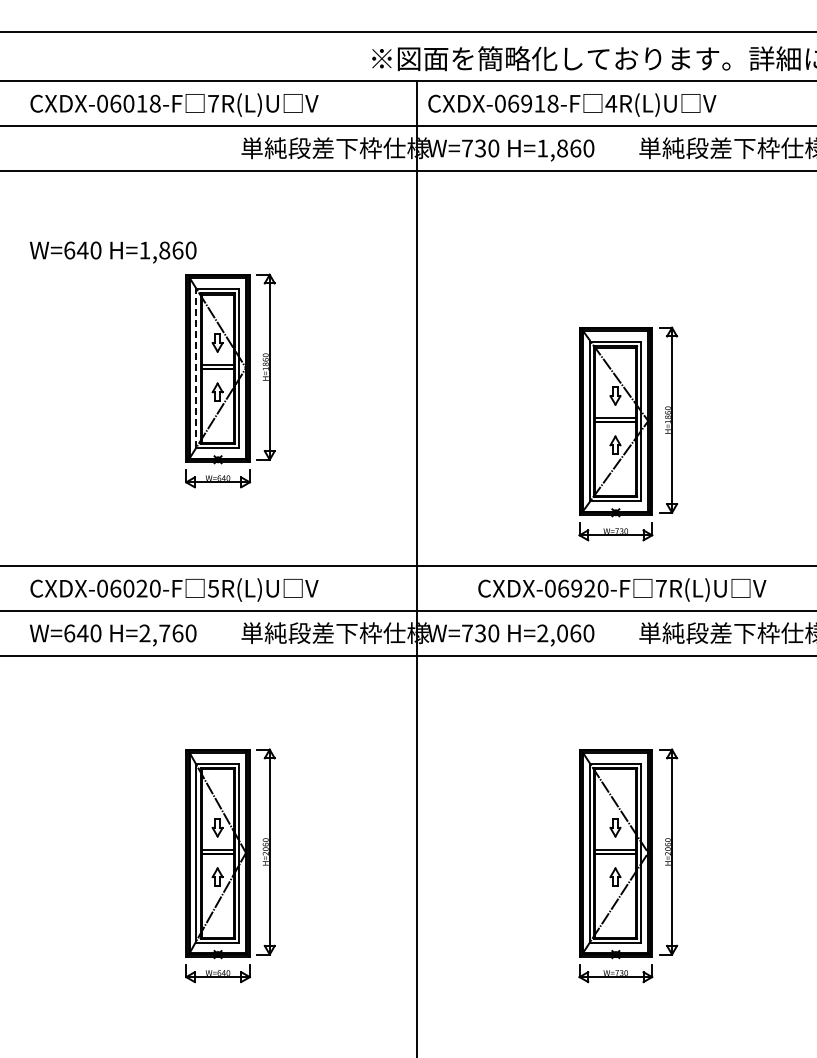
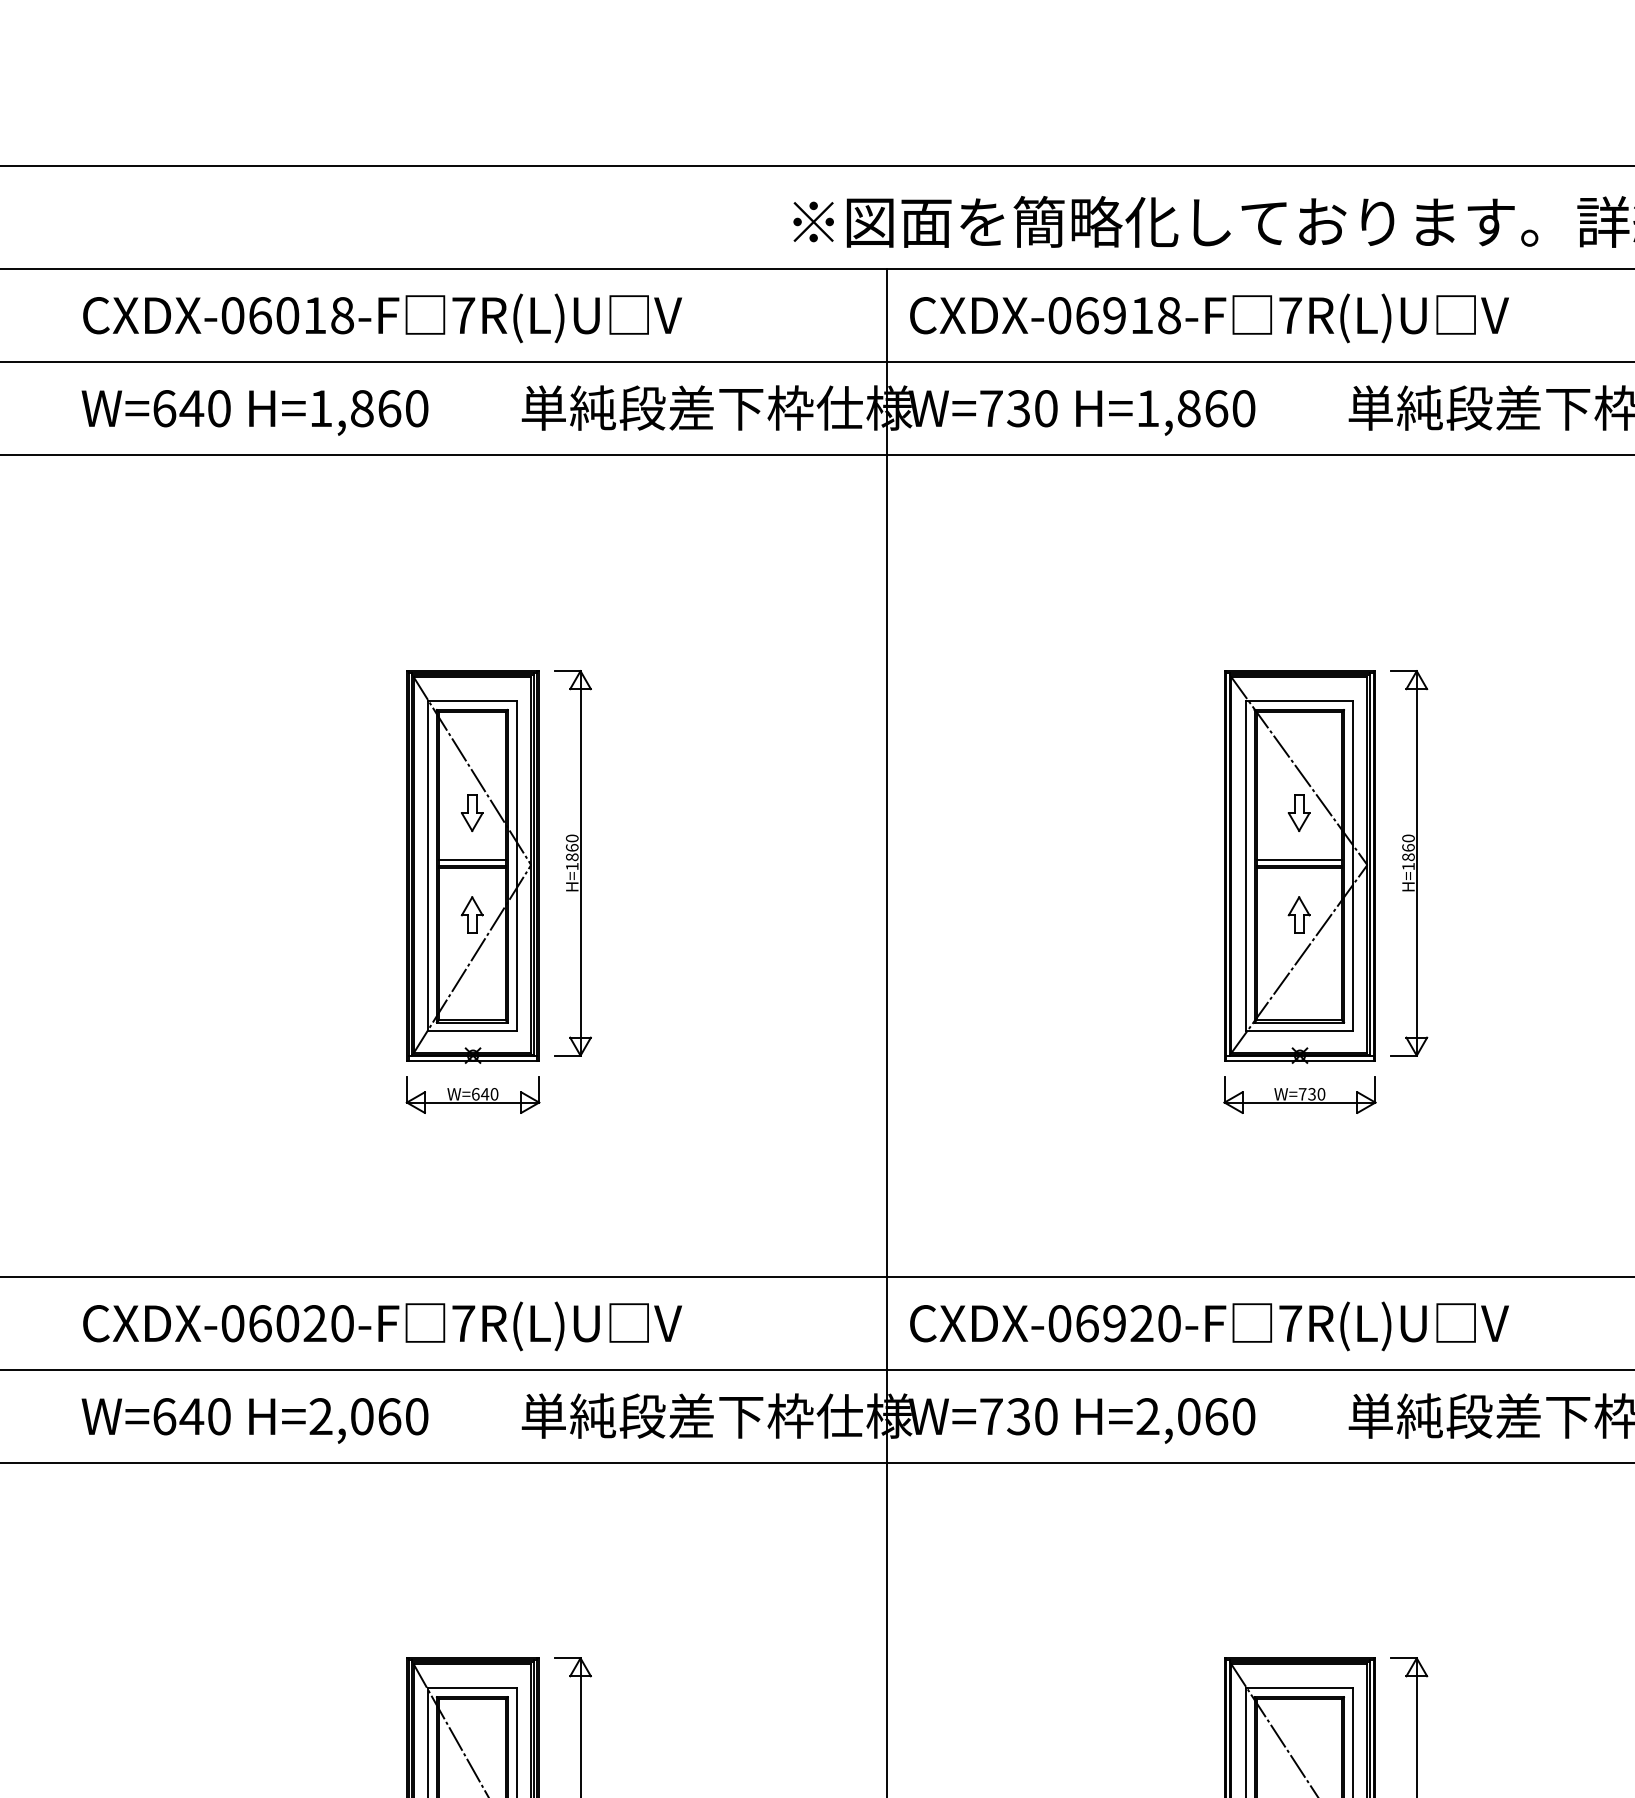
text: (611, 103) -> (1290, 315), 4R(L)U -> 7R(L)U
text: (112, 252) -> (253, 412), moved
line: (196, 368) -> (428, 865), dashed -> solid
part: (628, 433) -> (1326, 890), moved
text: (212, 588) -> (461, 1323), 5R(L)U -> 7R(L)U
text: (622, 589) -> (1209, 1325), moved
text: (164, 633) -> (361, 1416), H=2,760 -> H=2,060

